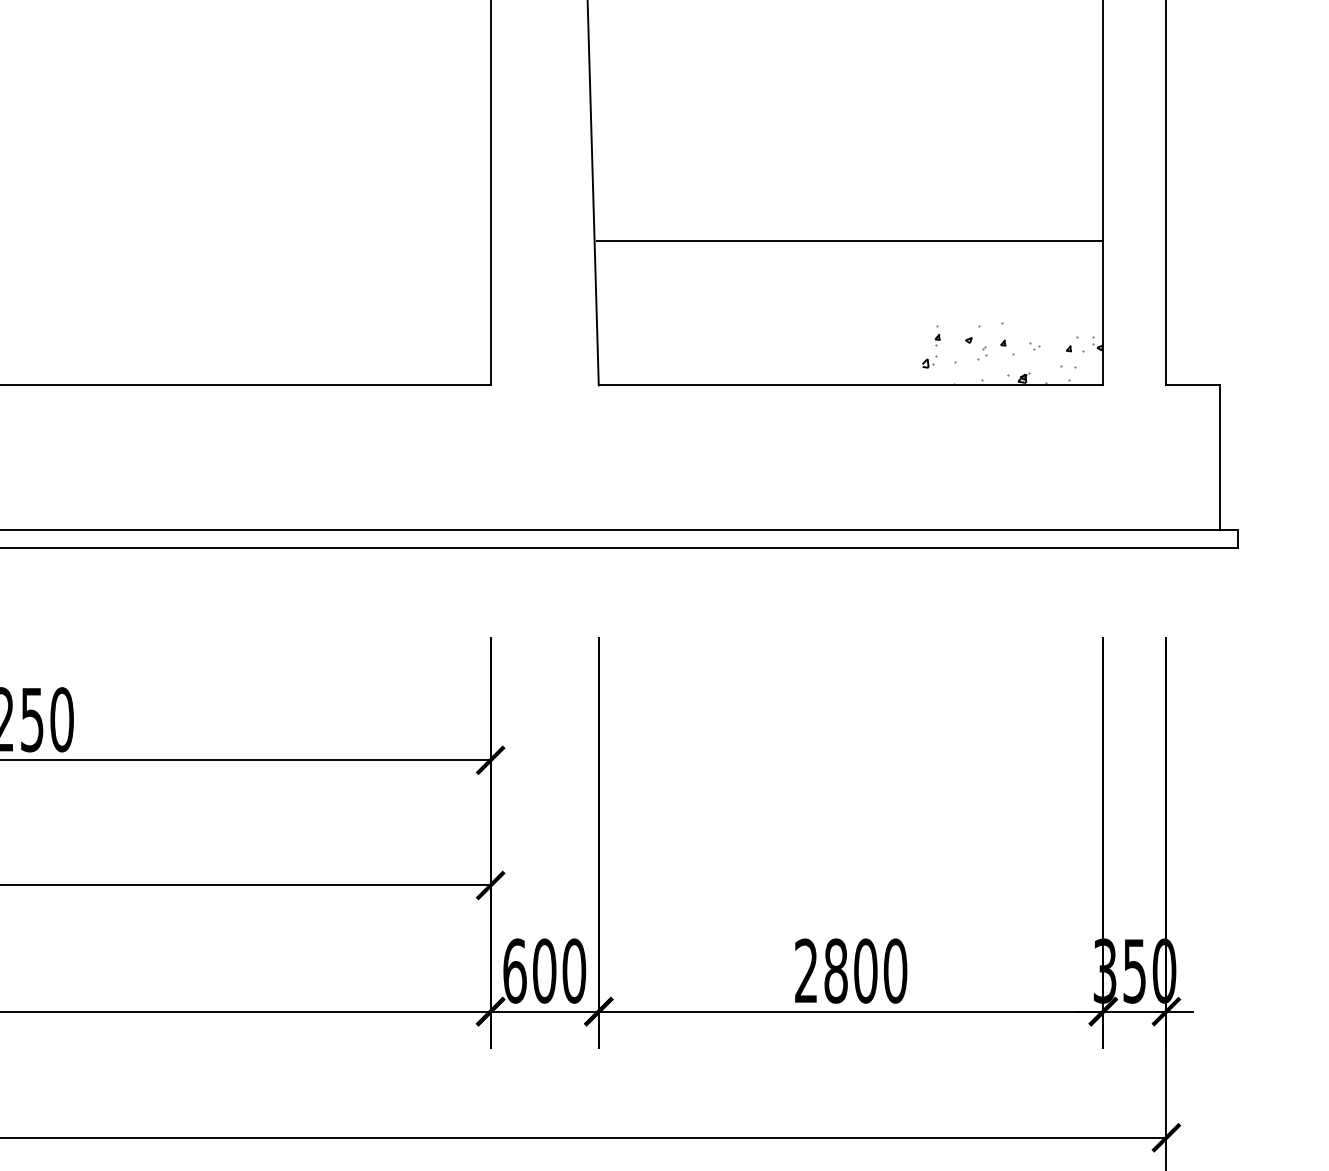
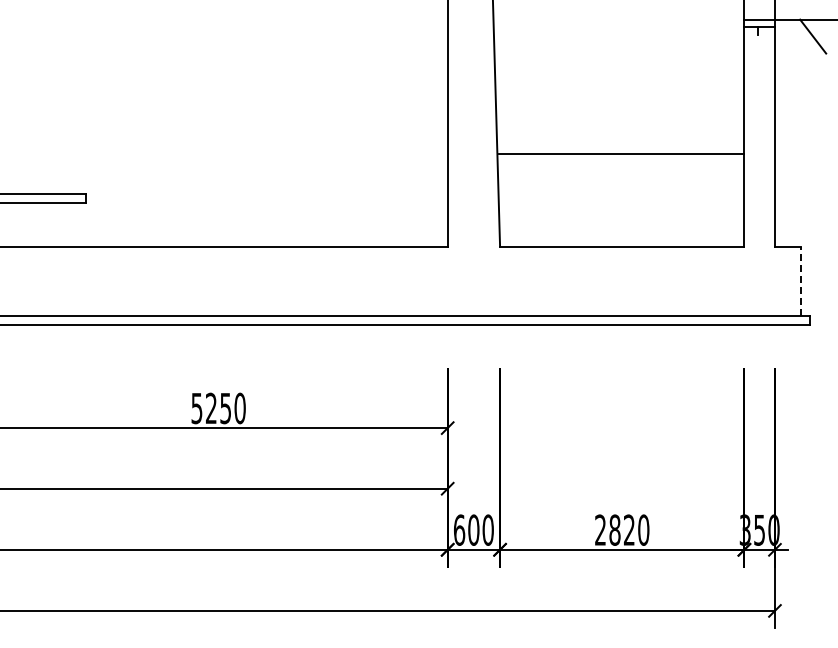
line: (849, 240) -> (621, 153), moved
hatch: (1012, 354) -> (700, 231), removed
line: (1221, 457) -> (801, 281), solid -> dashed
text: (866, 969) -> (629, 529), 2800 -> 2820

